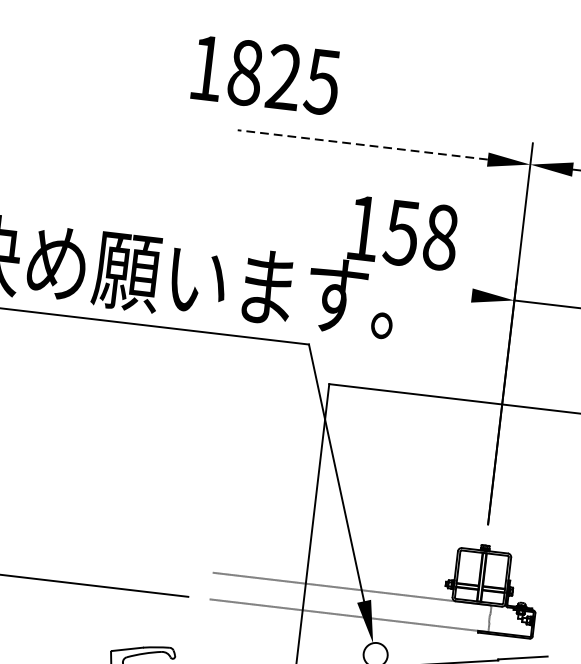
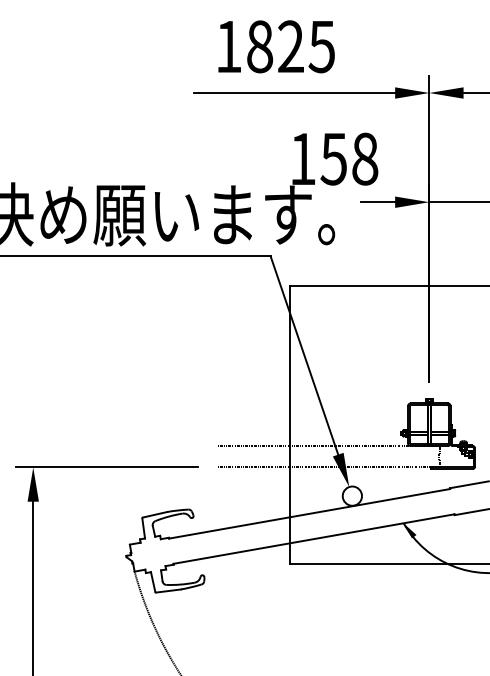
text: (266, 74) -> (276, 46), moved
line: (362, 145) -> (294, 93), dashed -> solid
line: (449, 293) -> (377, 202), added

